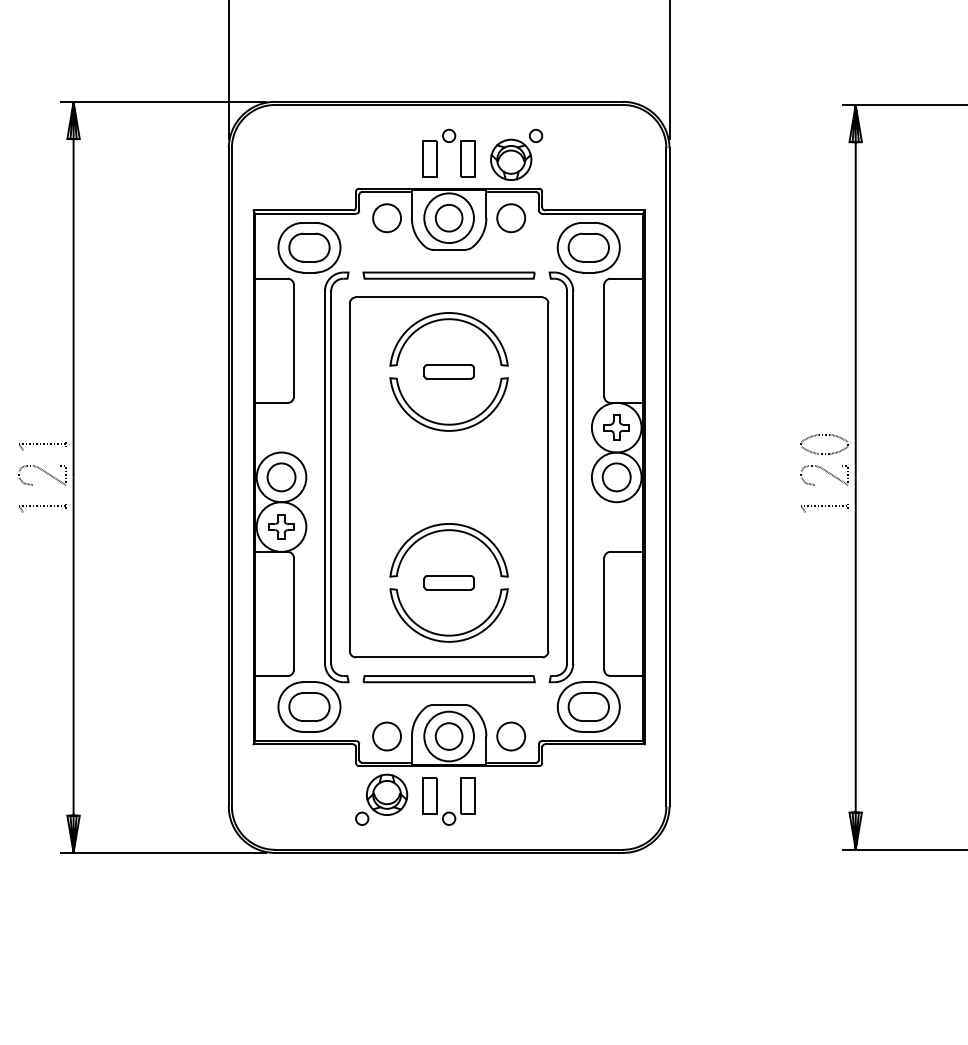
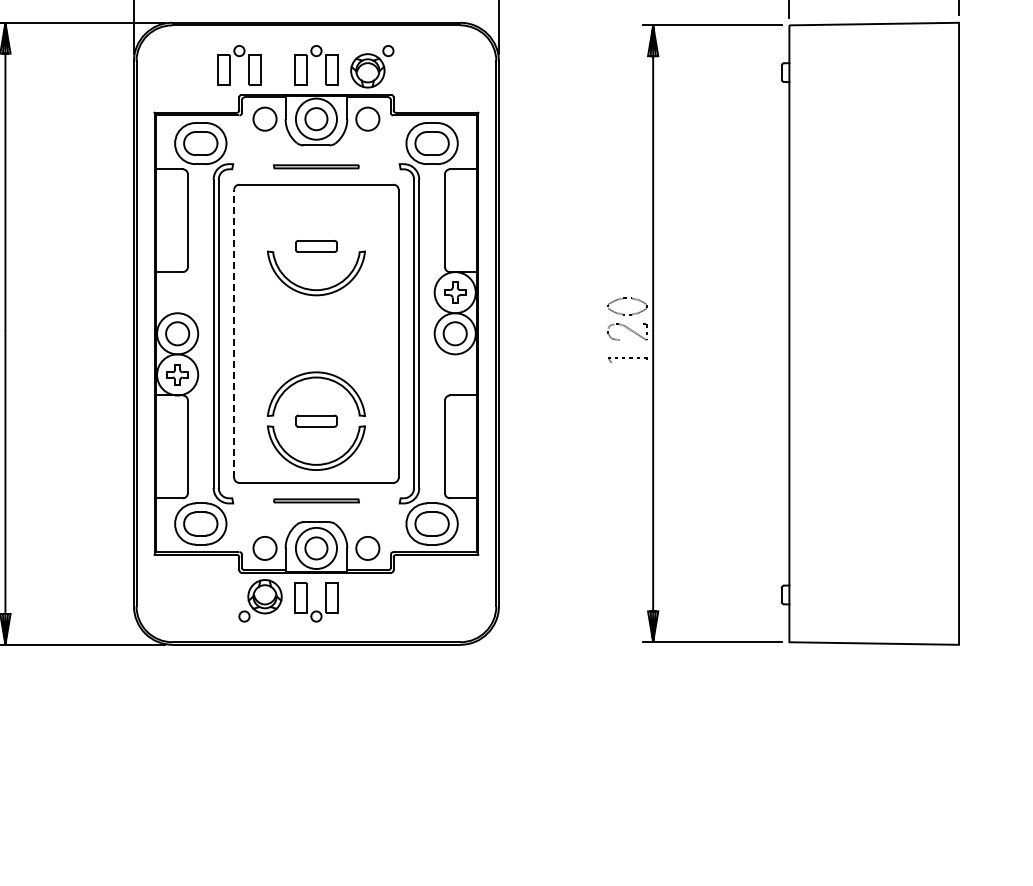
part: (356, 143) -> (239, 57), added
part: (449, 275) -> (316, 166), size x0.6
part: (449, 320) -> (316, 203), removed
line: (350, 477) -> (234, 333), solid -> dashed
part: (449, 678) -> (316, 500), size x0.6

